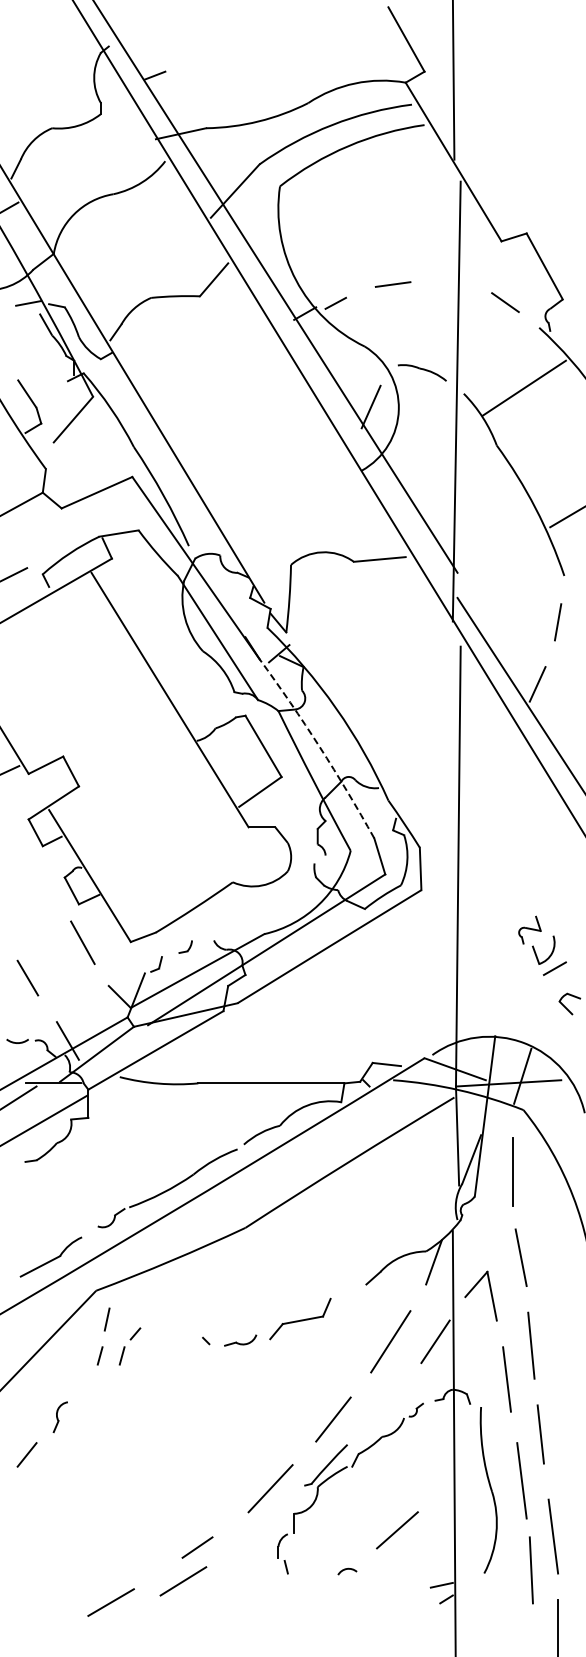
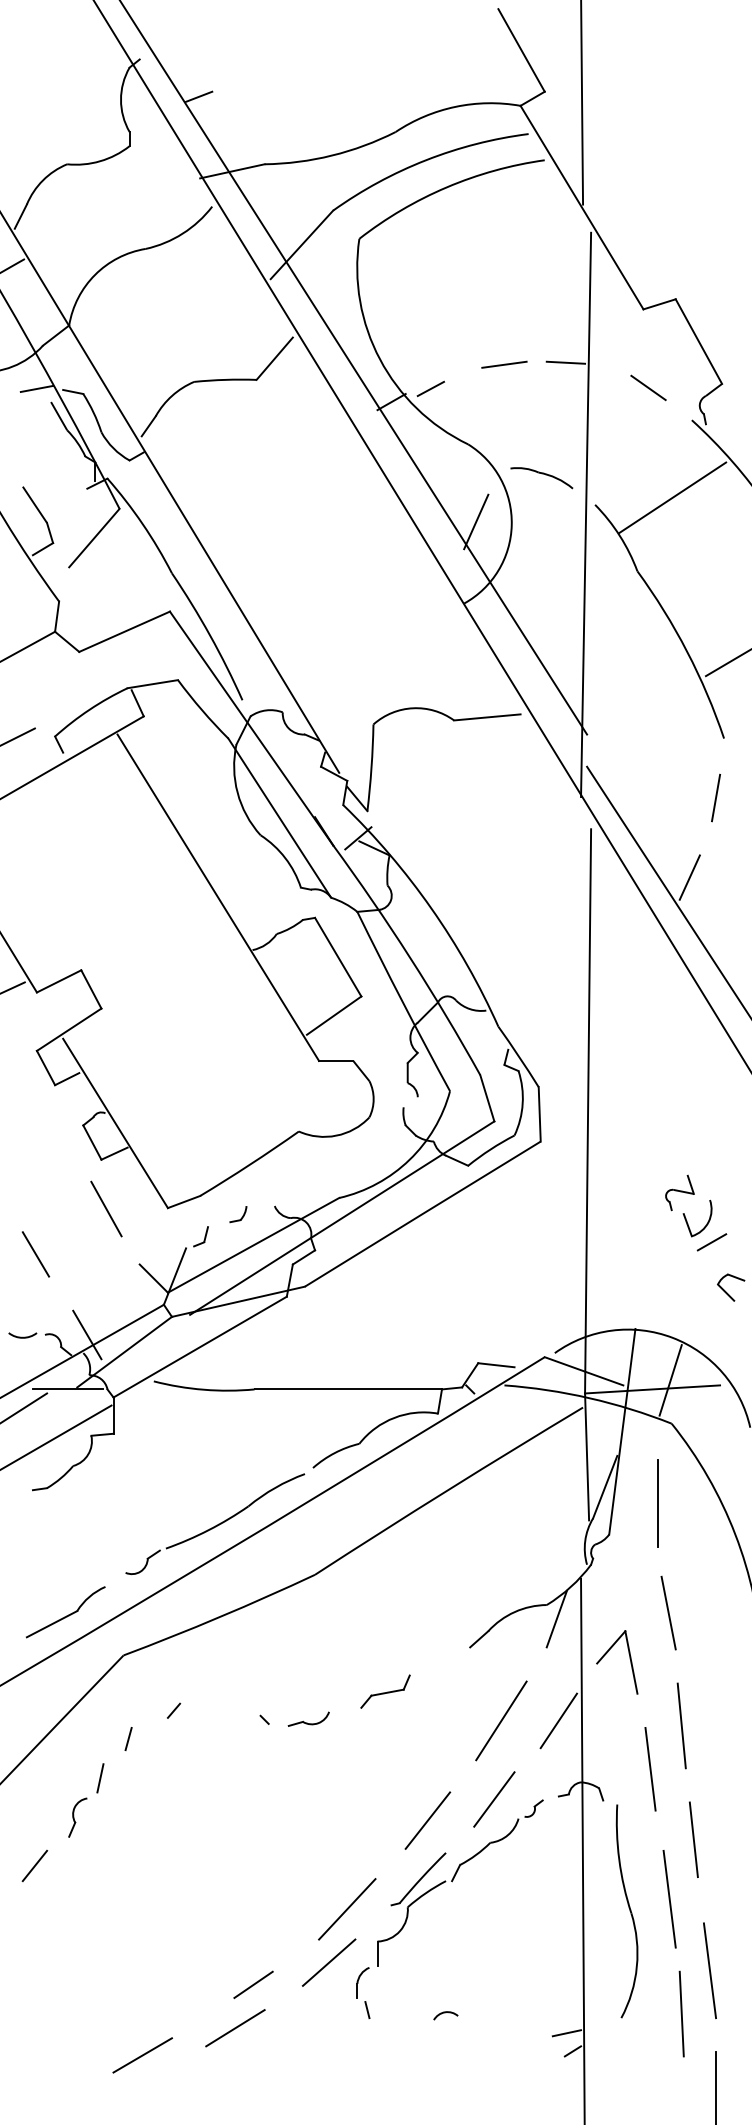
line: (440, 282) -> (565, 362), added
arc: (319, 747) -> (409, 958), dashed -> solid
part: (300, 1318) -> (385, 1691), size x0.62
line: (106, 1319) -> (99, 1778), moved
line: (121, 1355) -> (156, 1738), removed
line: (385, 1402) -> (494, 1798), added
line: (397, 1530) -> (329, 1962), moved

